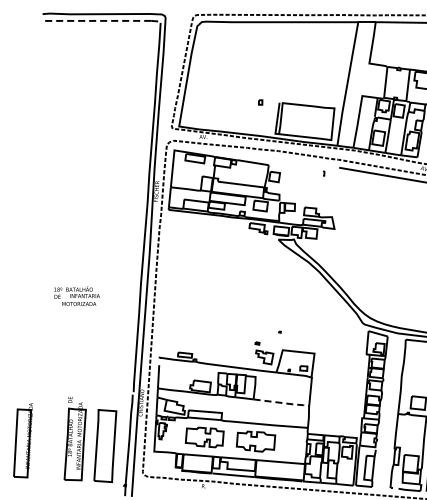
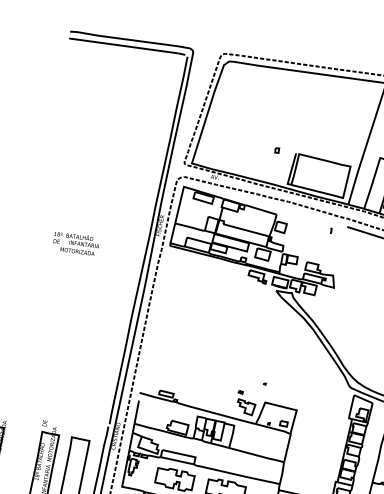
line: (96, 20) -> (123, 45), dashed -> solid
text: (76, 295) -> (75, 242), moved
line: (282, 403) -> (257, 456), dashed -> solid

